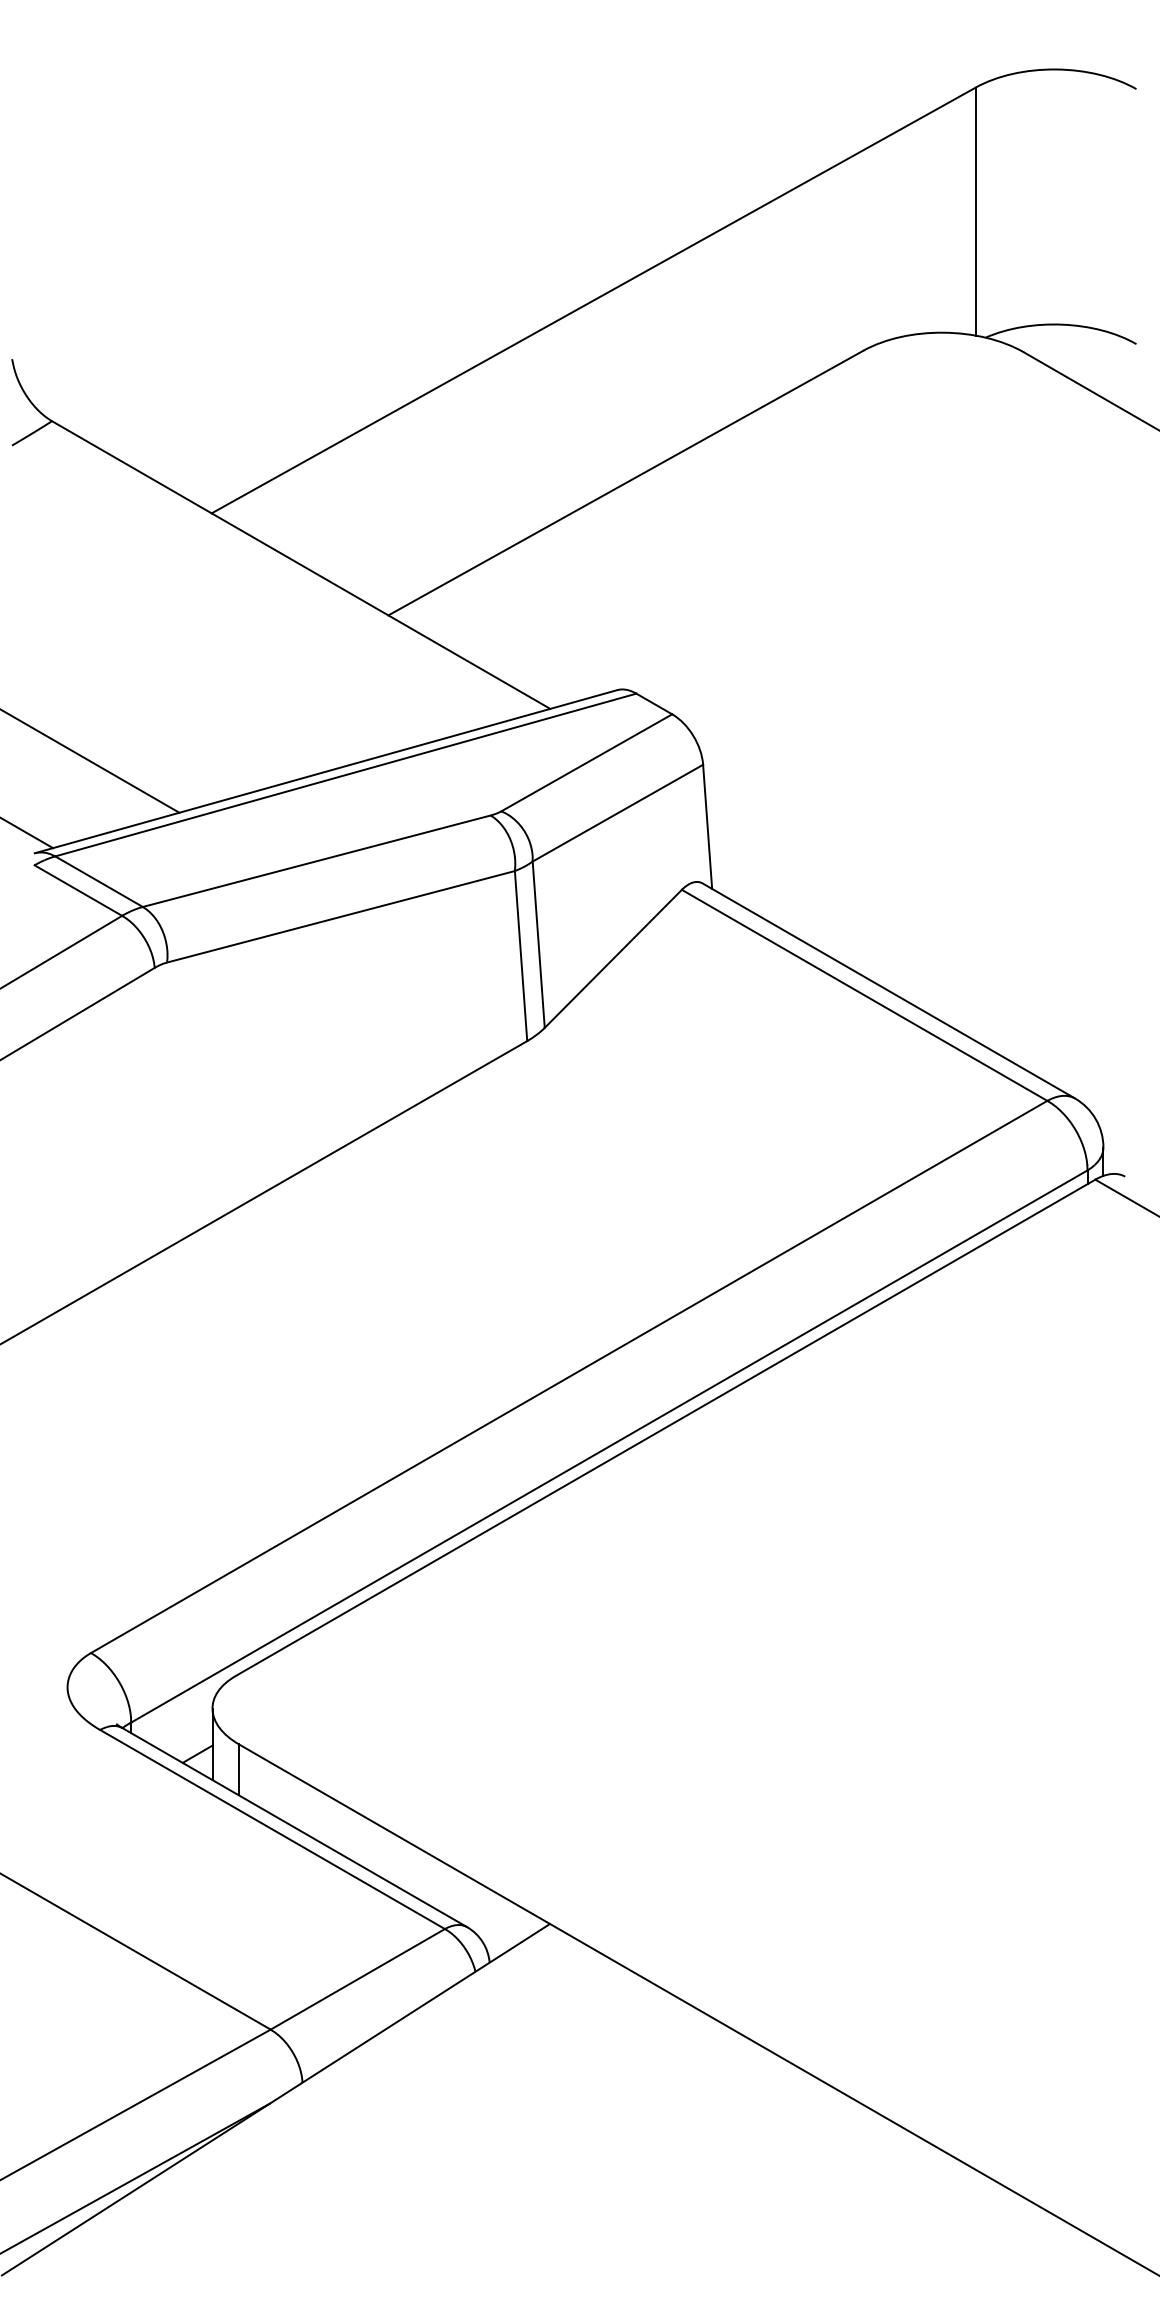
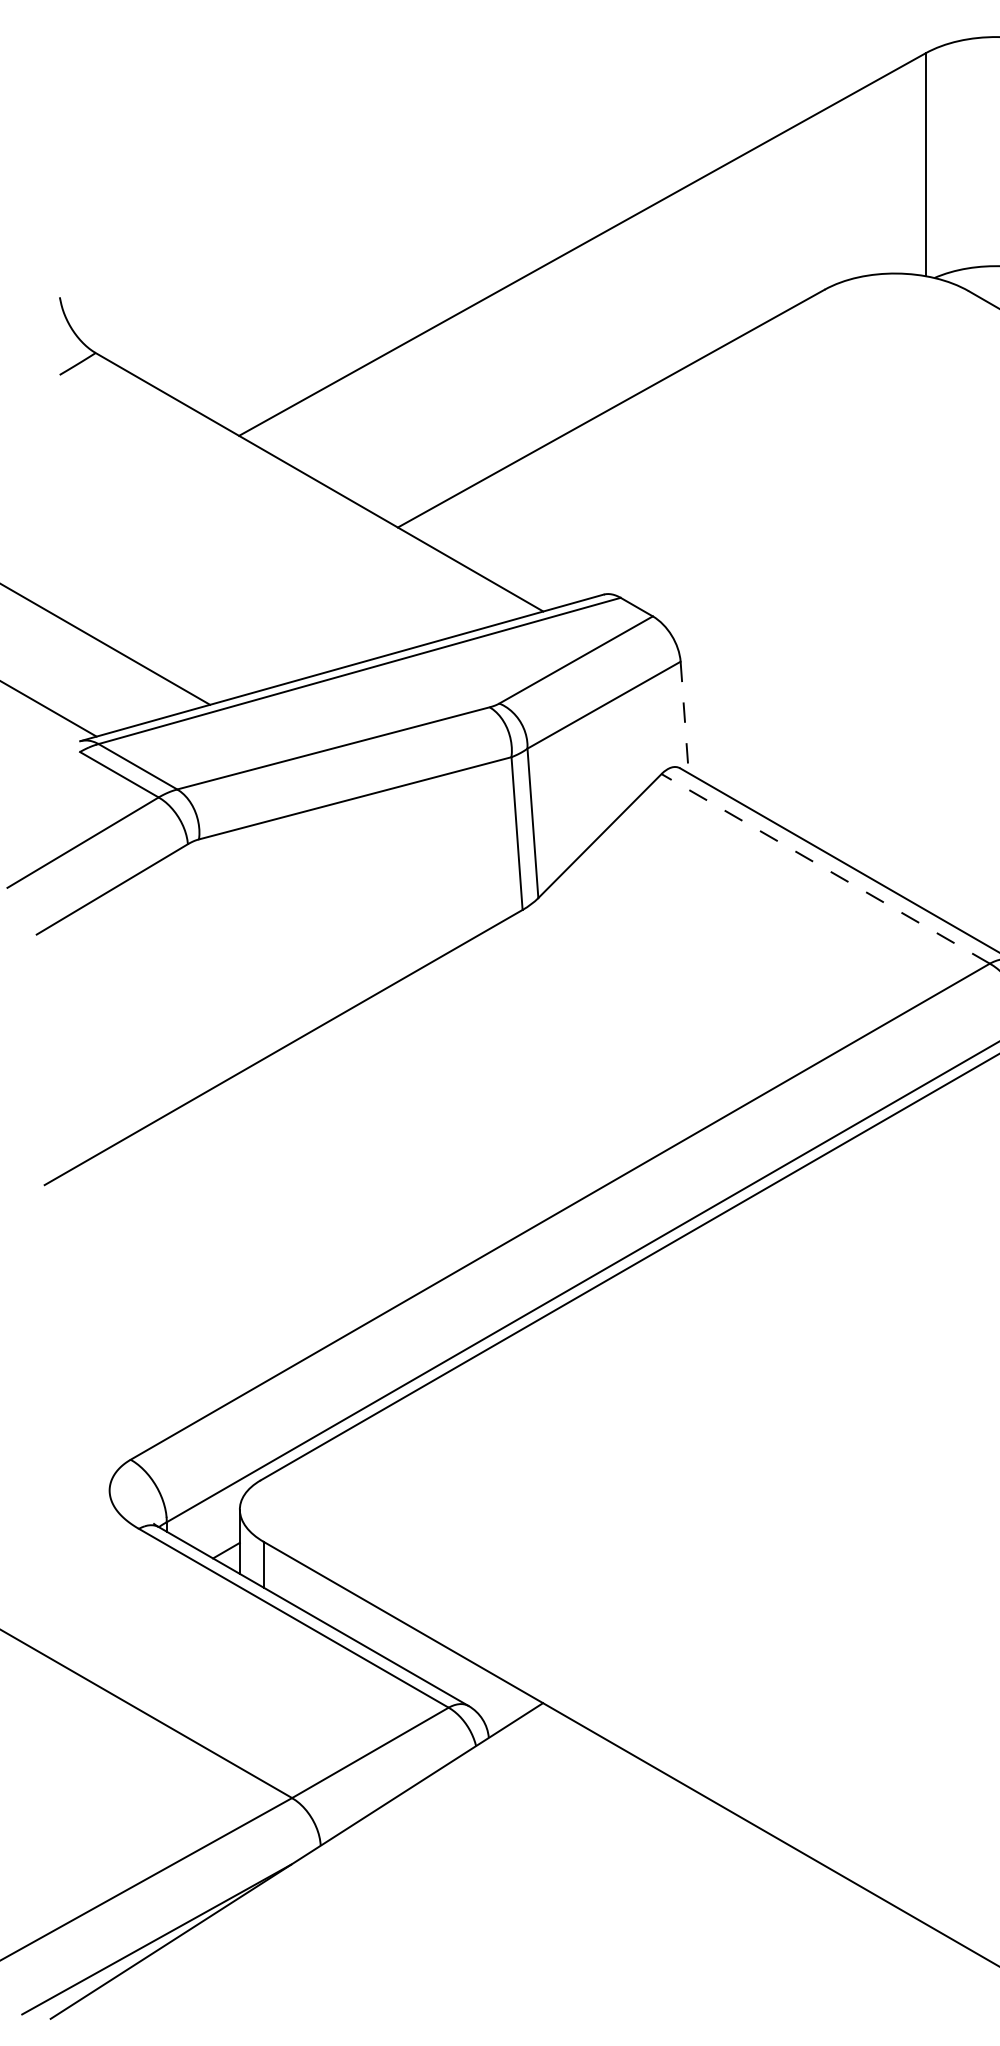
line: (707, 827) -> (684, 718), solid -> dashed
line: (864, 995) -> (825, 869), solid -> dashed

